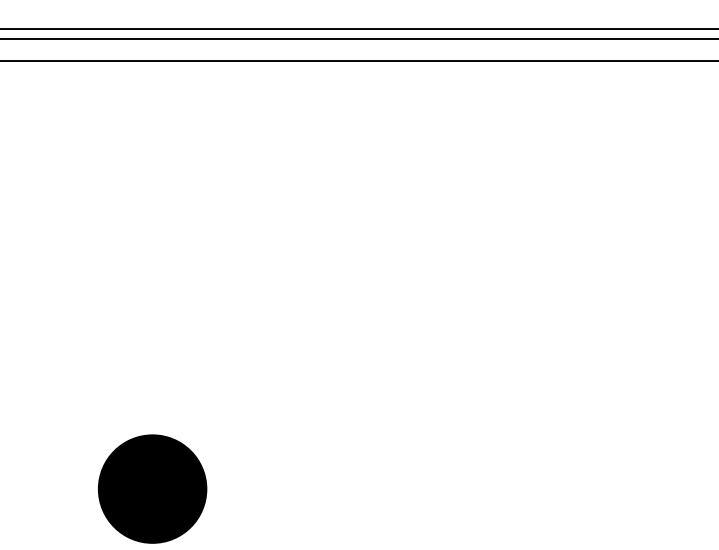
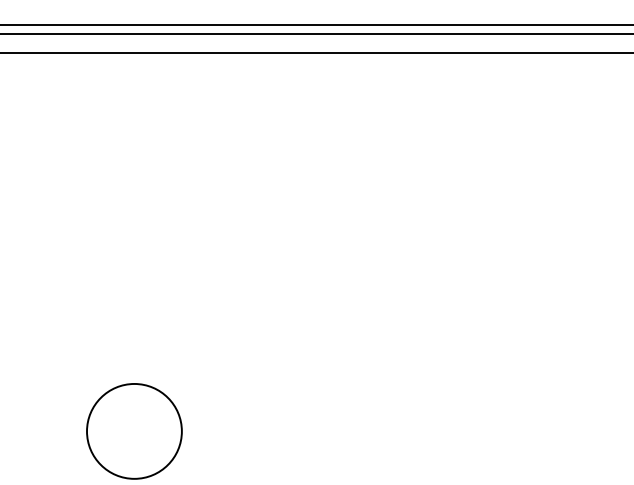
fill: (152, 488) -> (134, 430), removed

